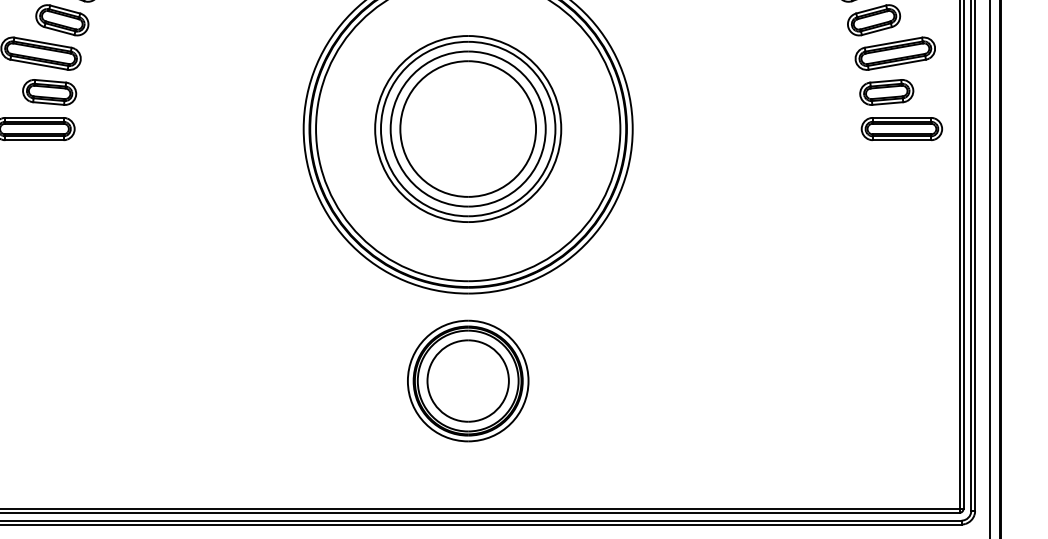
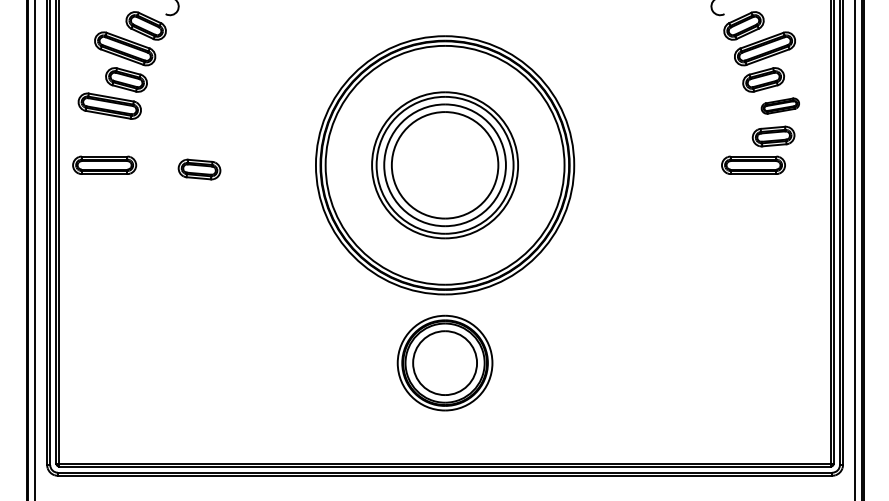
part: (895, 52) -> (780, 105), size x0.6
part: (49, 92) -> (199, 169), moved
part: (901, 127) -> (753, 164), moved

